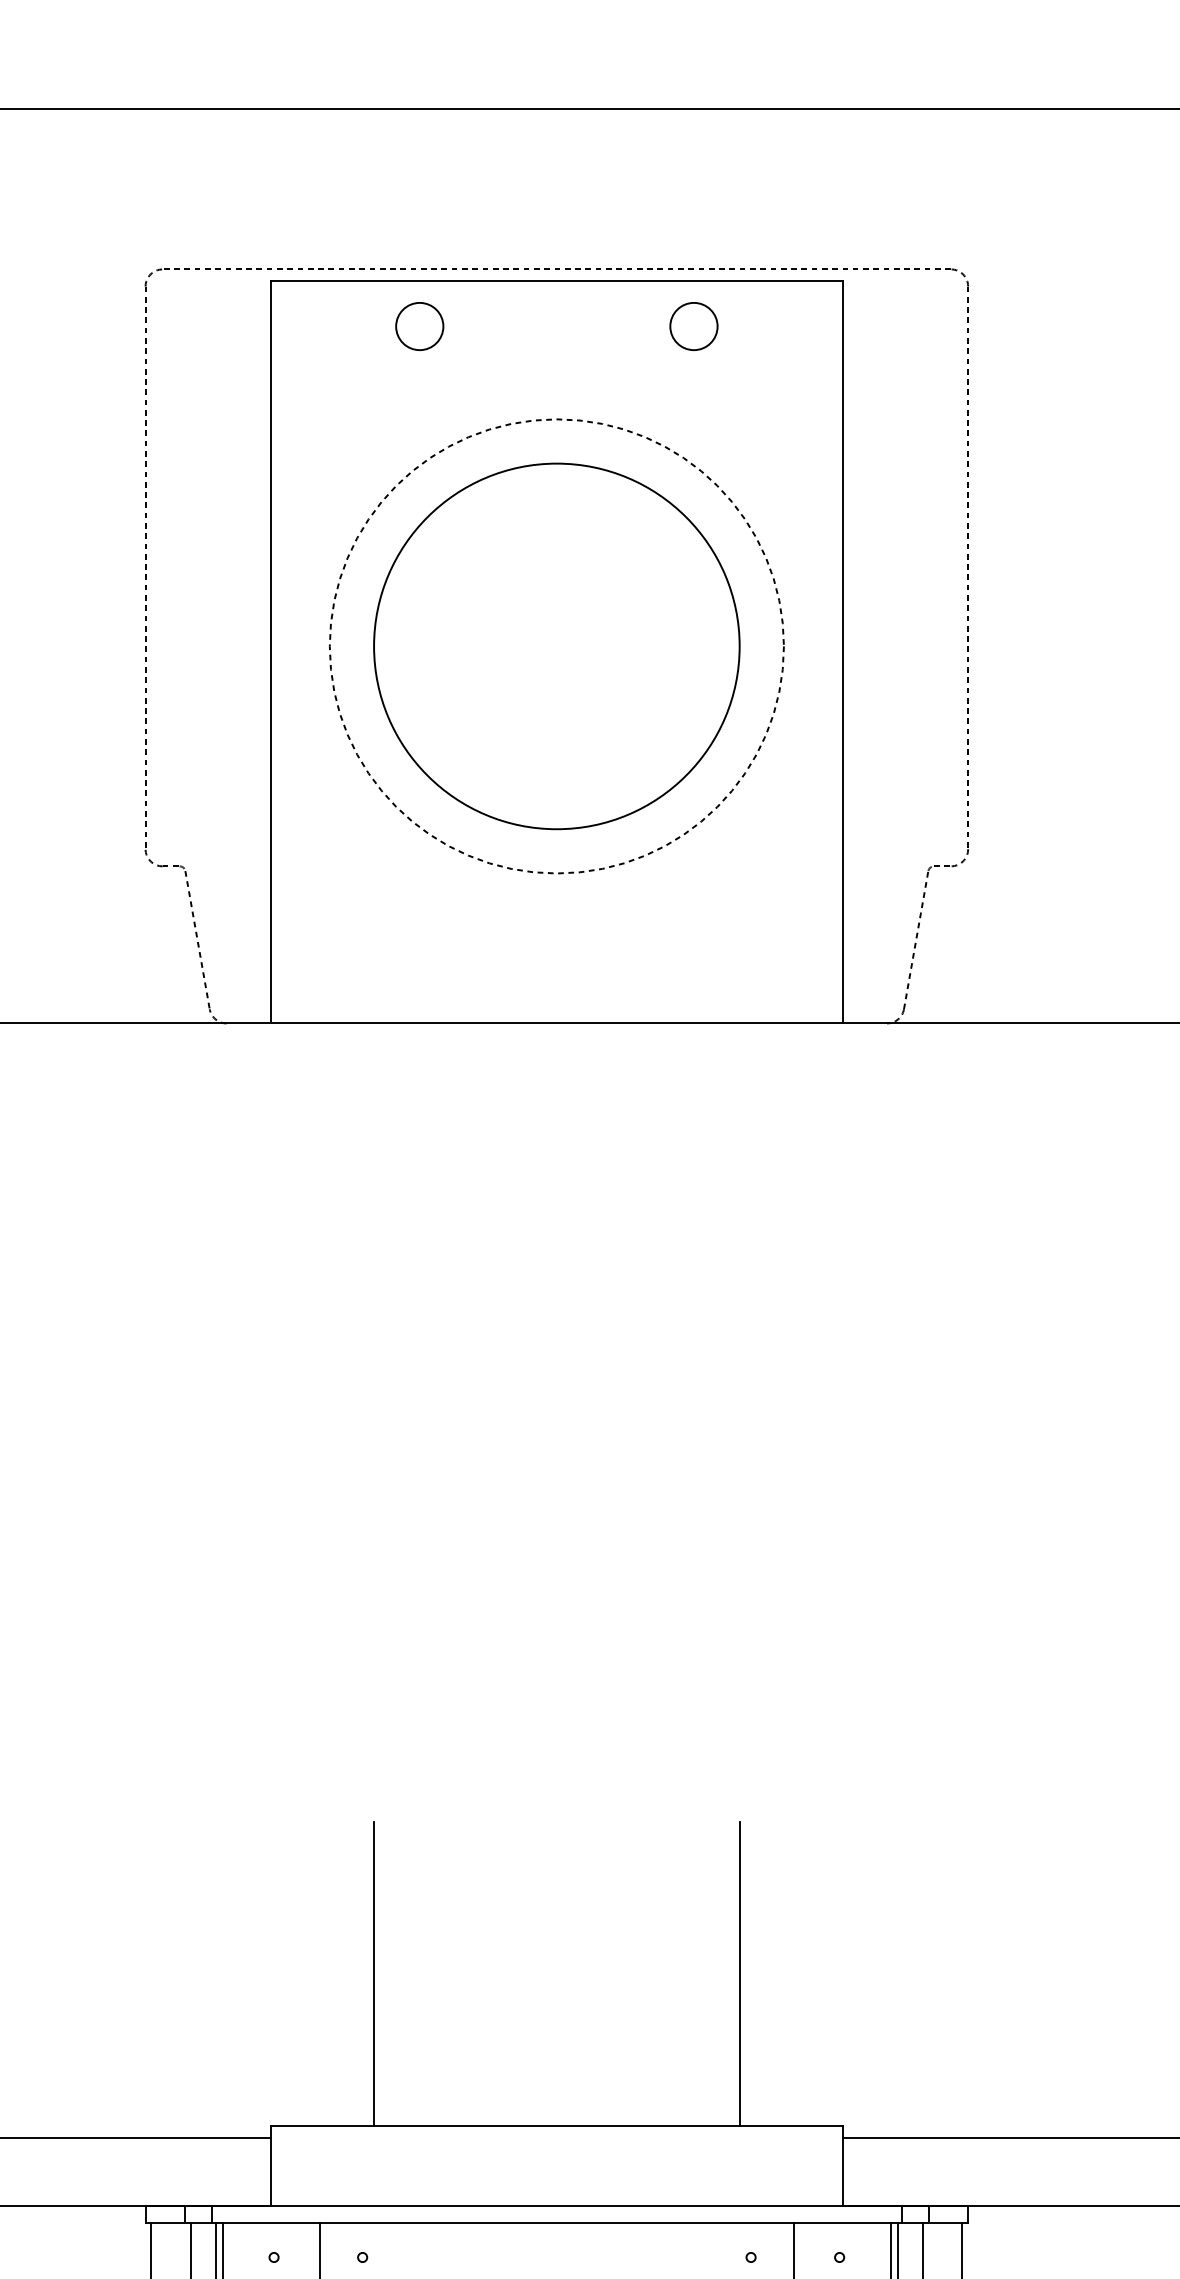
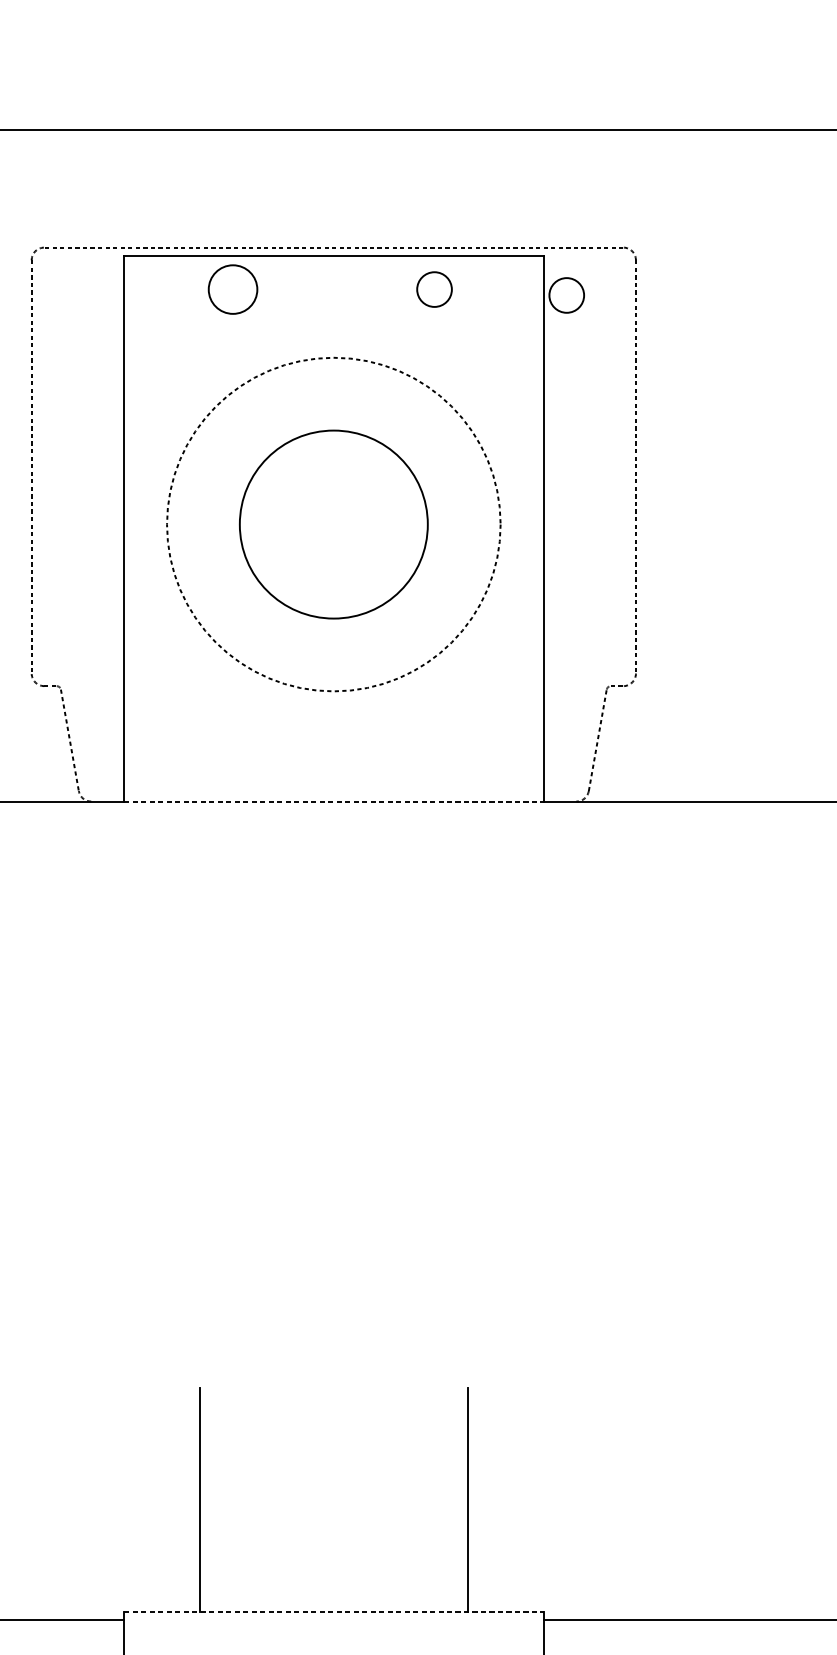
circle: (419, 326) -> (232, 289), size x1.4
circle: (873, 334) -> (566, 295), added
circle: (556, 646) -> (333, 524), size x0.7
line: (556, 1023) -> (333, 801), solid -> dashed
line: (556, 2126) -> (333, 1611), solid -> dashed

